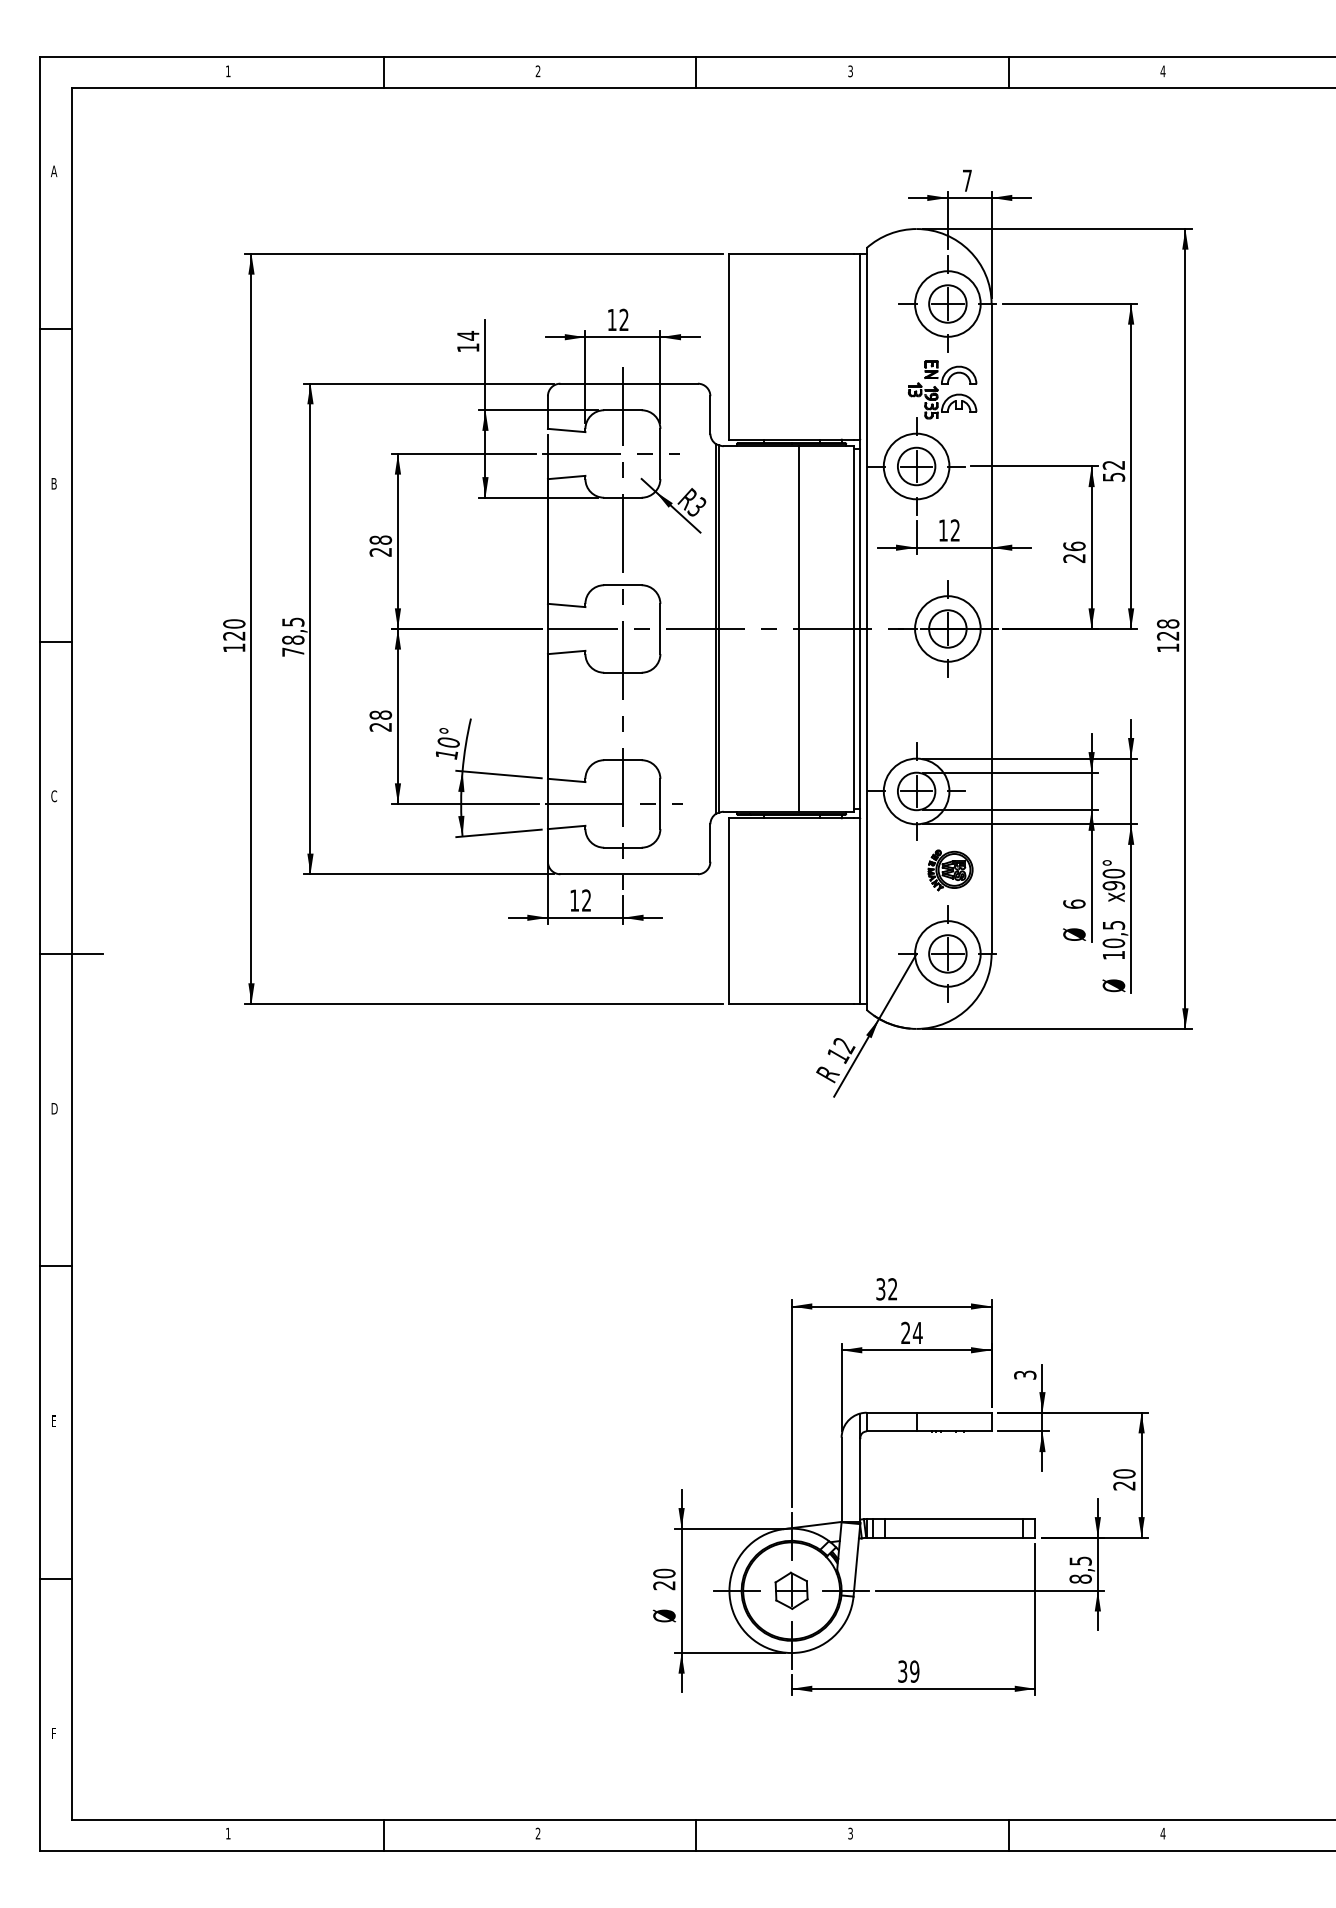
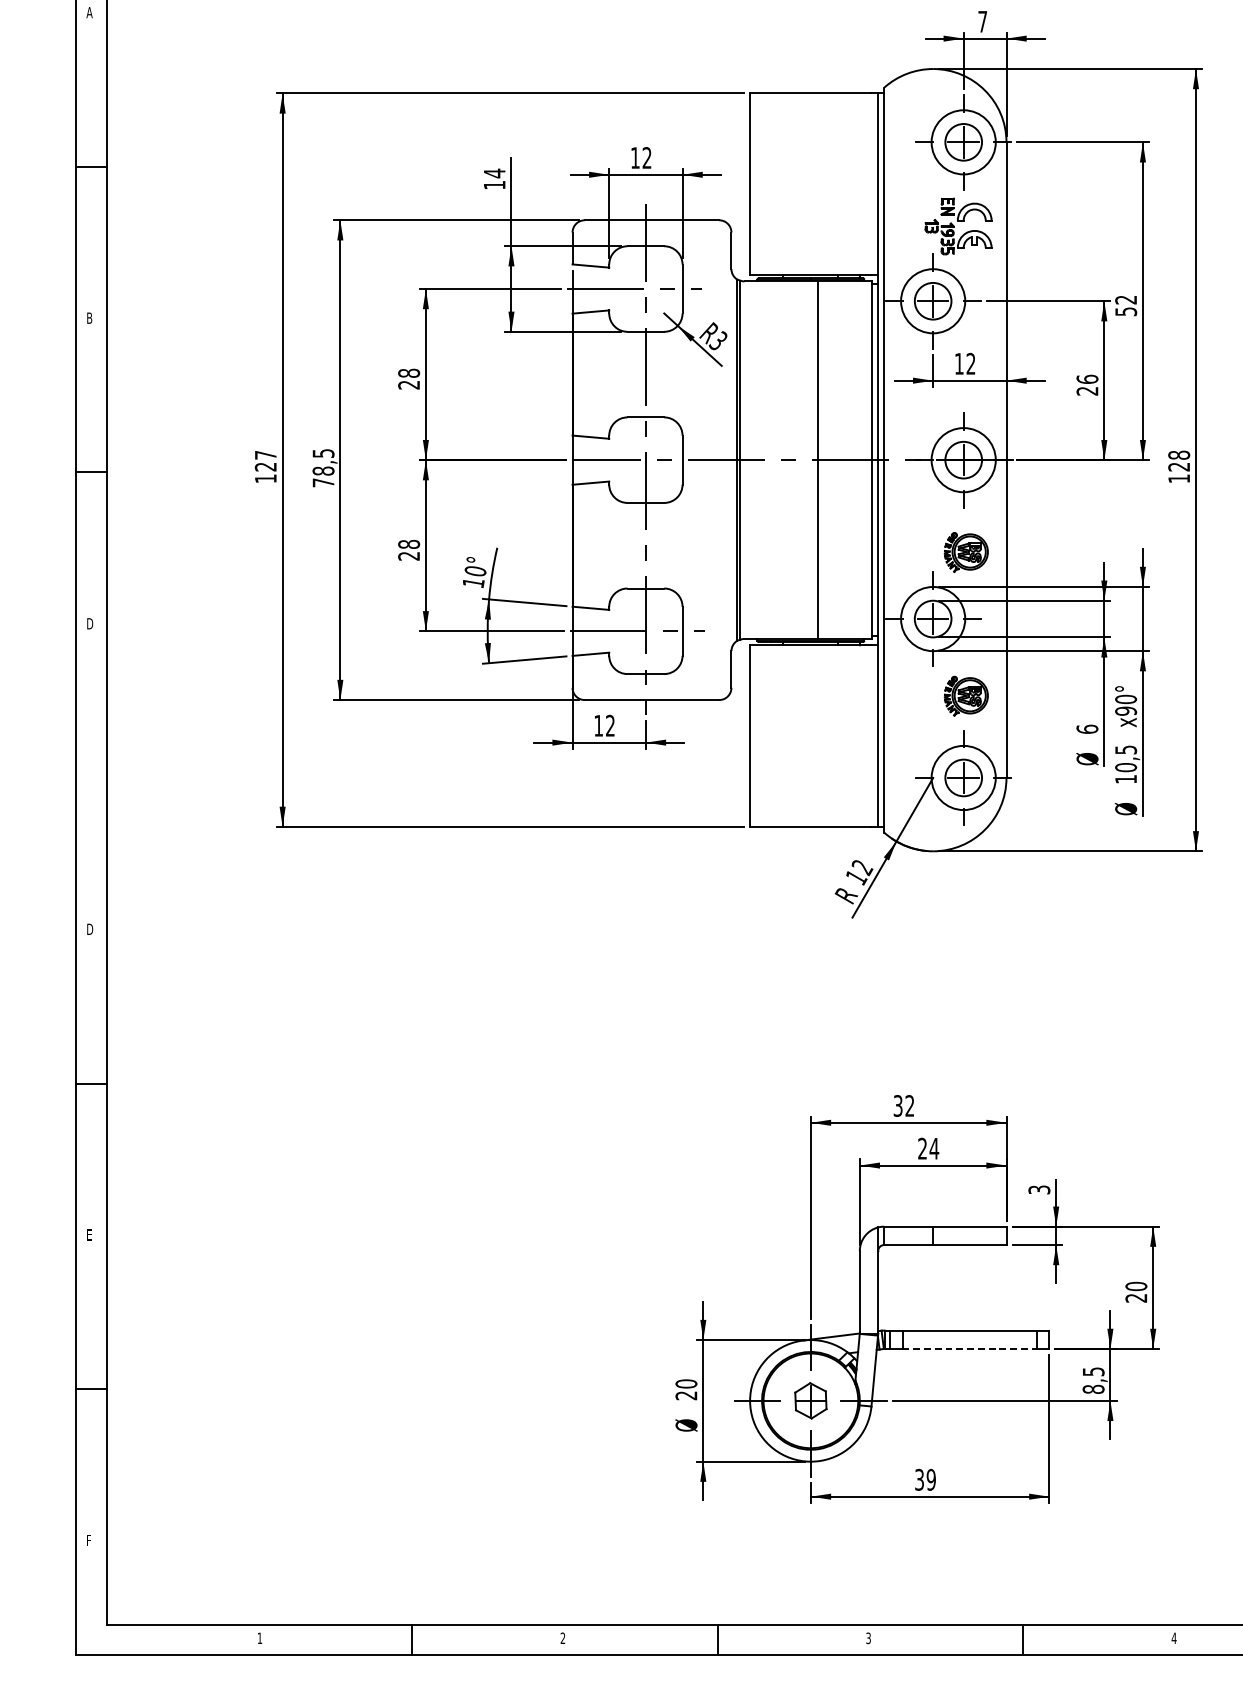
text: (234, 623) -> (266, 454), 120 -> 127
part: (950, 723) -> (966, 552), added
text: (54, 796) -> (89, 624), C -> D
line: (71, 954) -> (106, 778), removed
line: (954, 1537) -> (970, 1348), solid -> dashed

